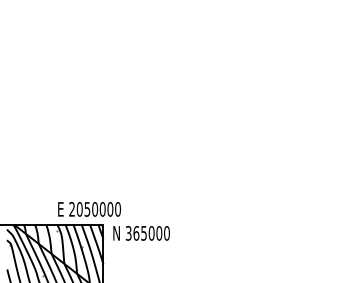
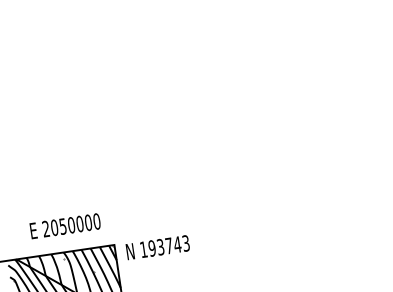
text: (89, 209) -> (65, 226), moved
text: (147, 232) -> (164, 245), 365000 -> 193743

